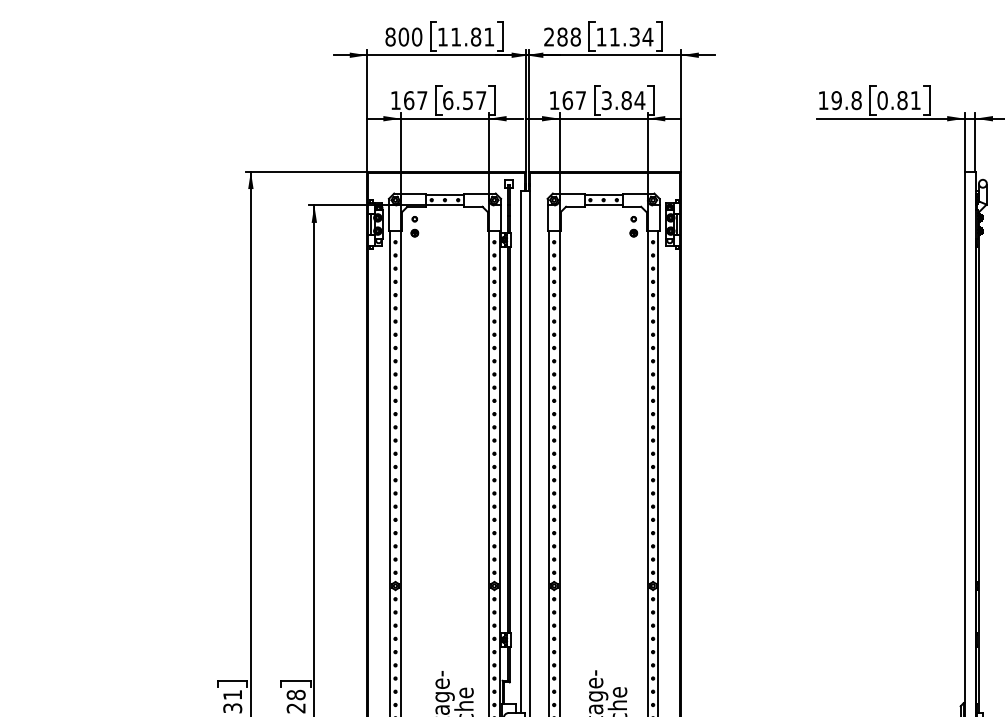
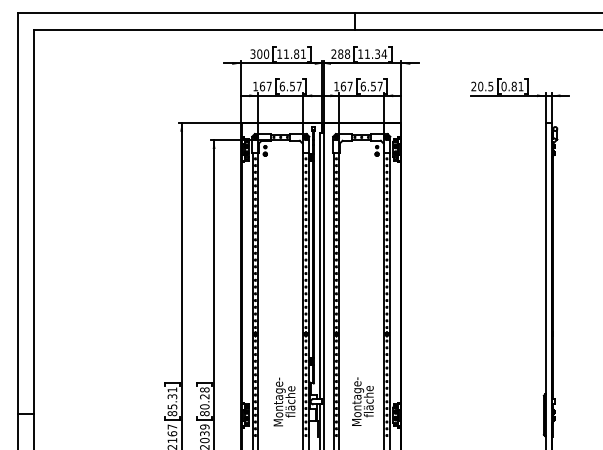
text: (389, 35) -> (252, 53), 800 -> 300
text: (622, 100) -> (371, 86), 3.84 -> 6.57
text: (840, 100) -> (482, 86), 19.8 -> 20.5

